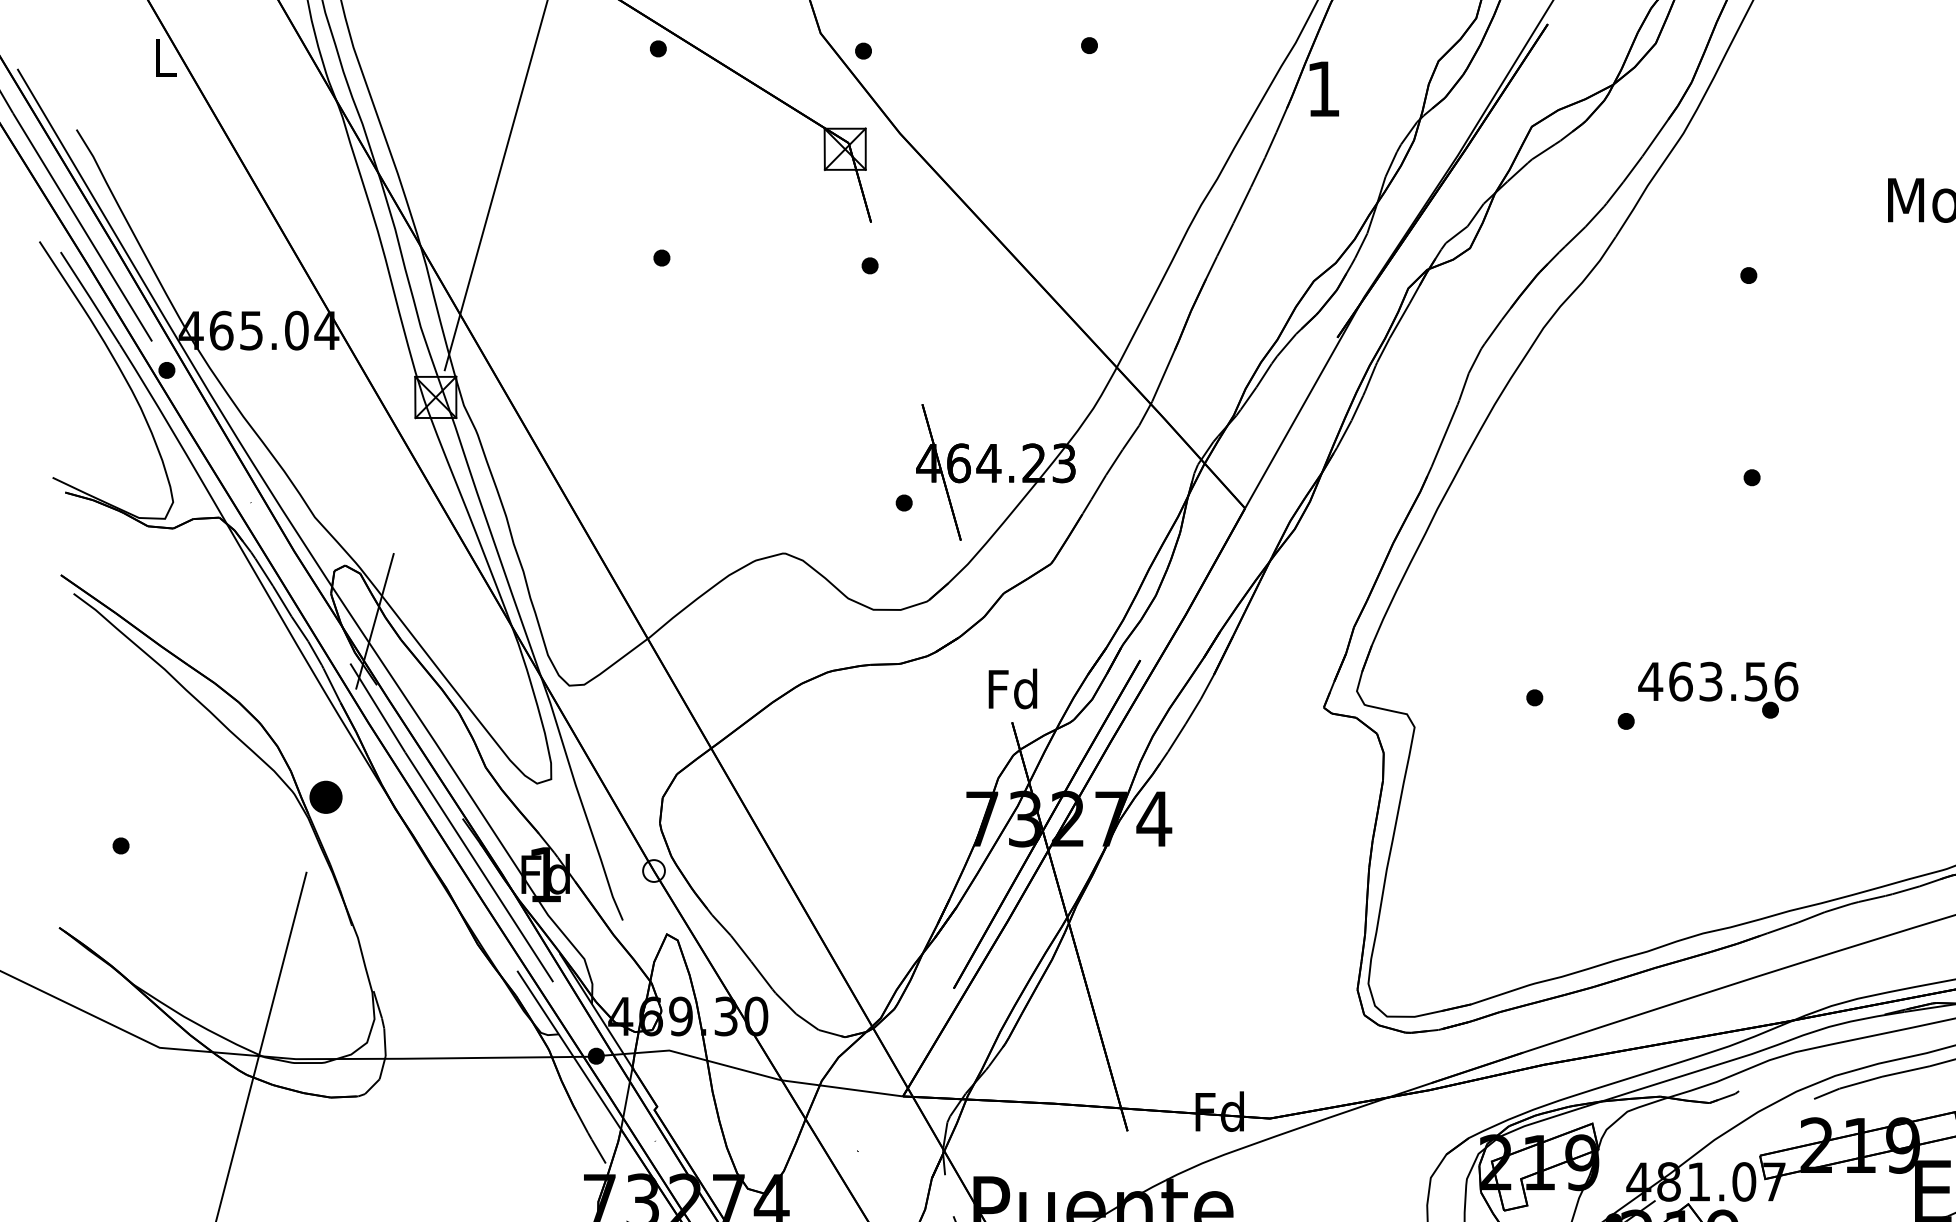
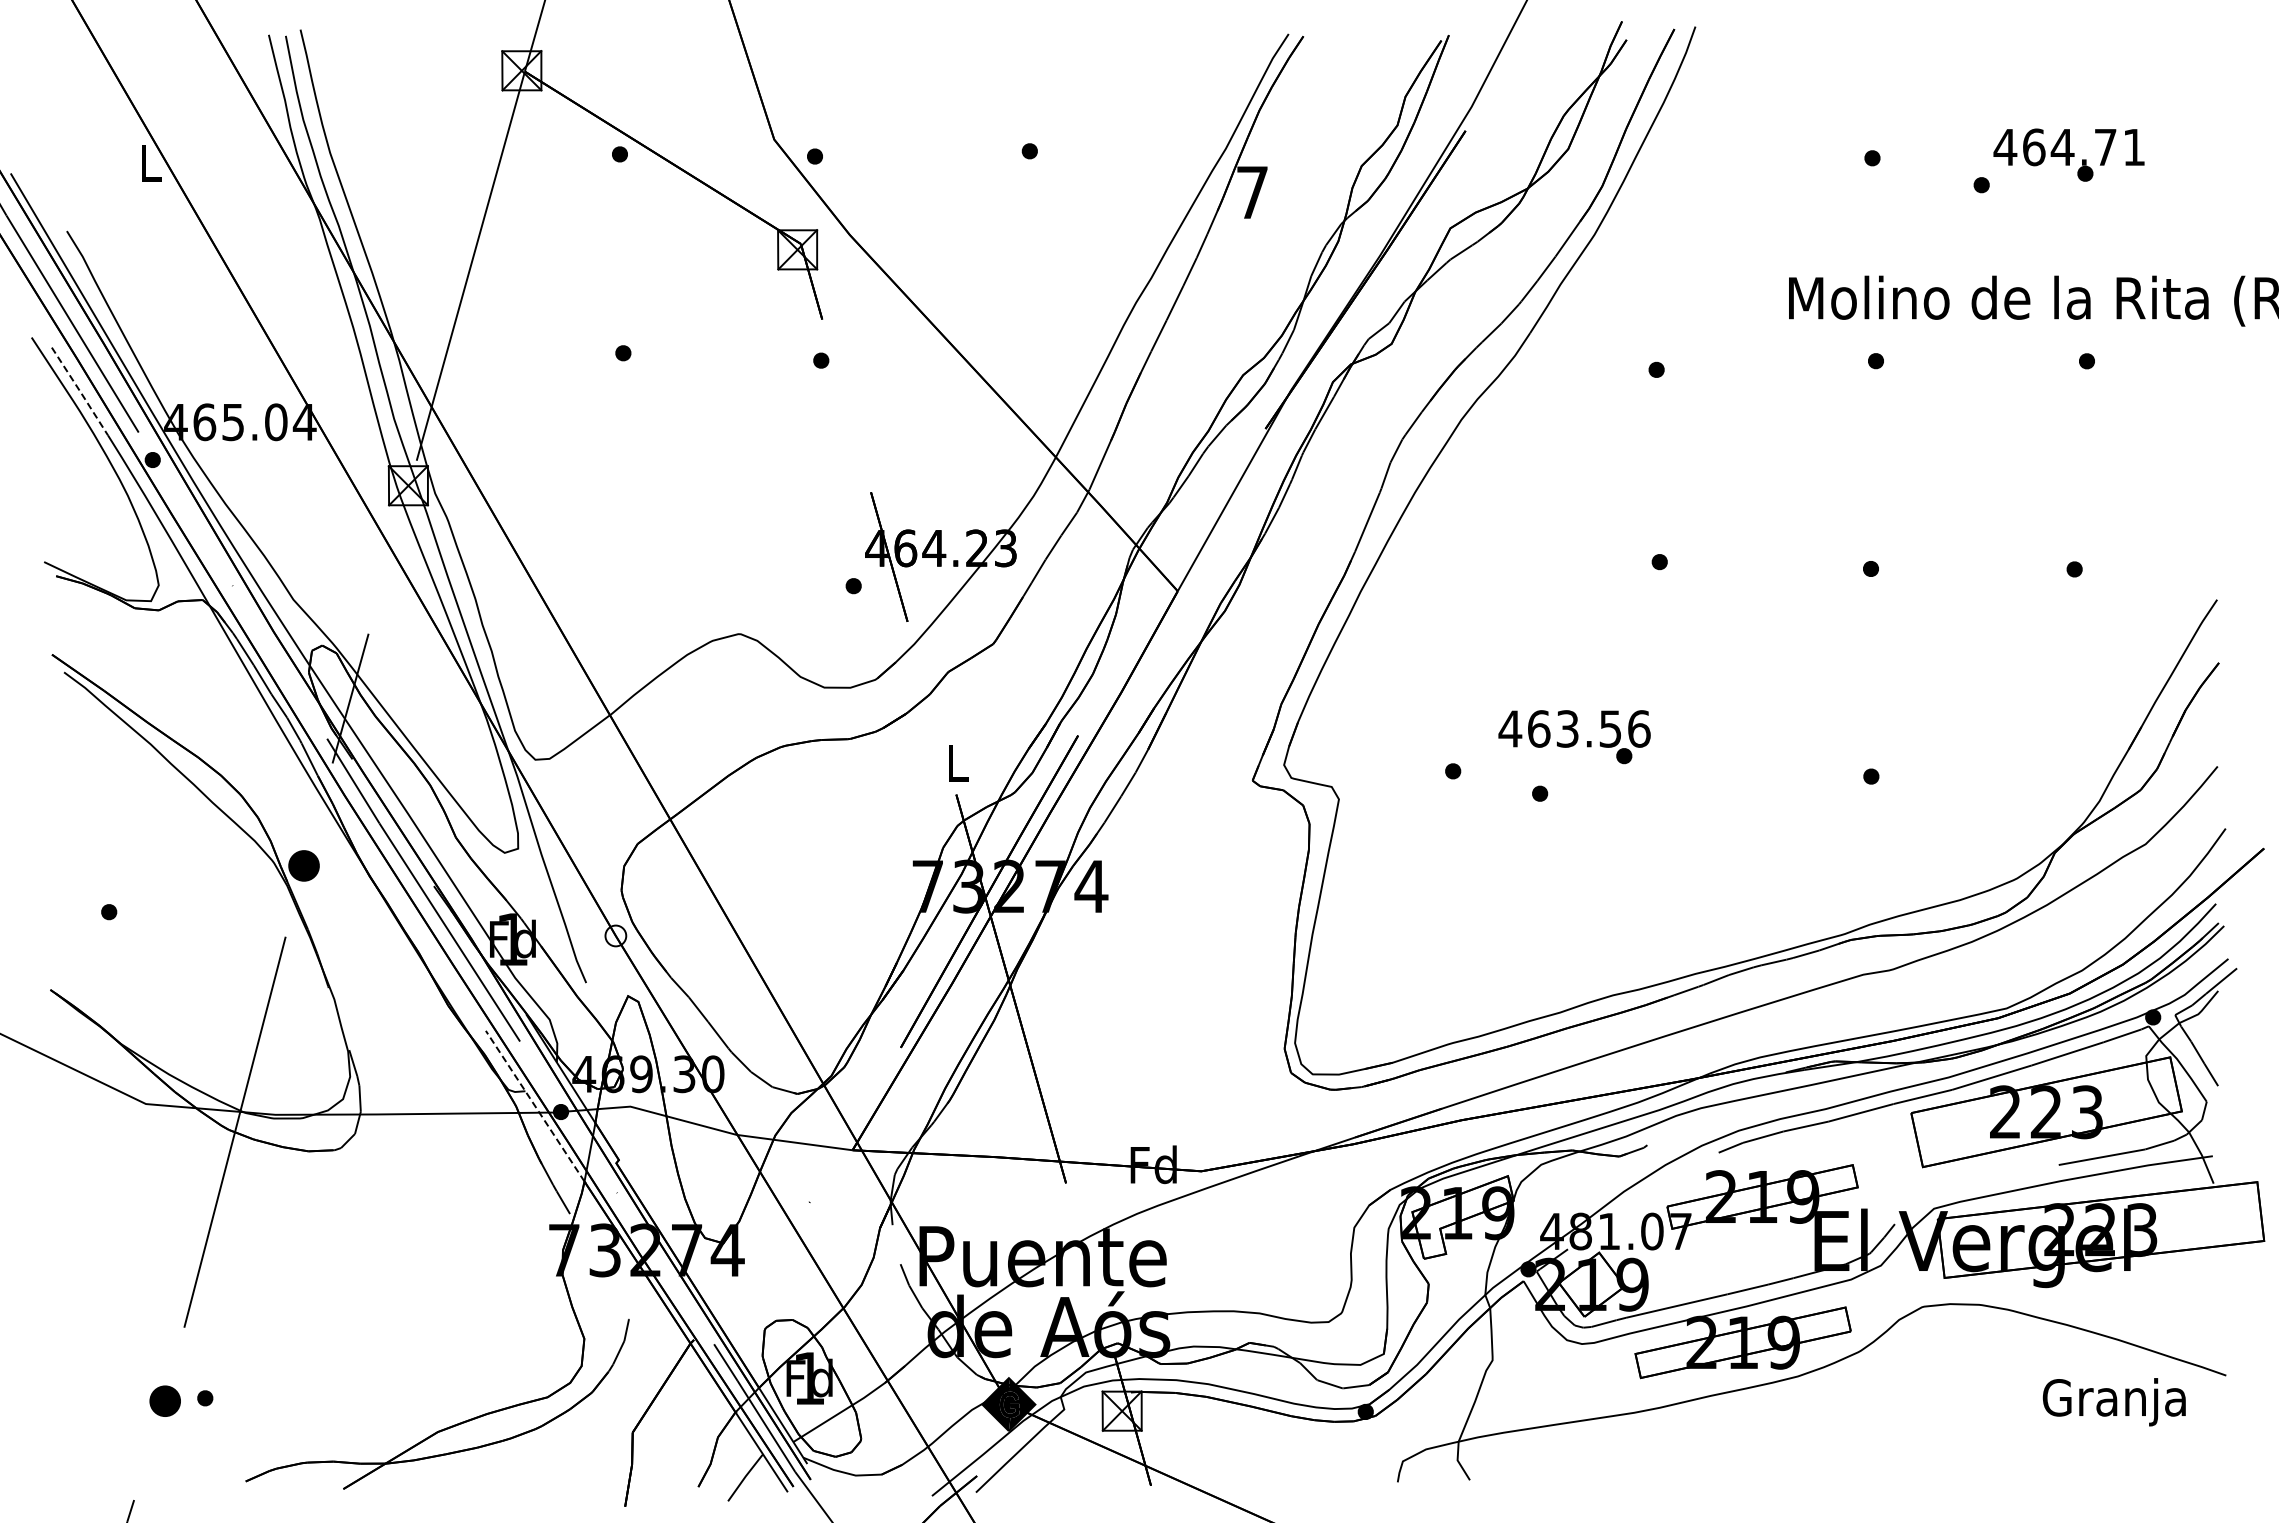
text: (1323, 88) -> (1252, 192), 1 -> 7
line: (90, 298) -> (80, 391), solid -> dashed
text: (1013, 688) -> (957, 762), Fd -> L
text: (1718, 690) -> (1574, 737), moved
line: (568, 1049) -> (534, 1105), solid -> dashed

